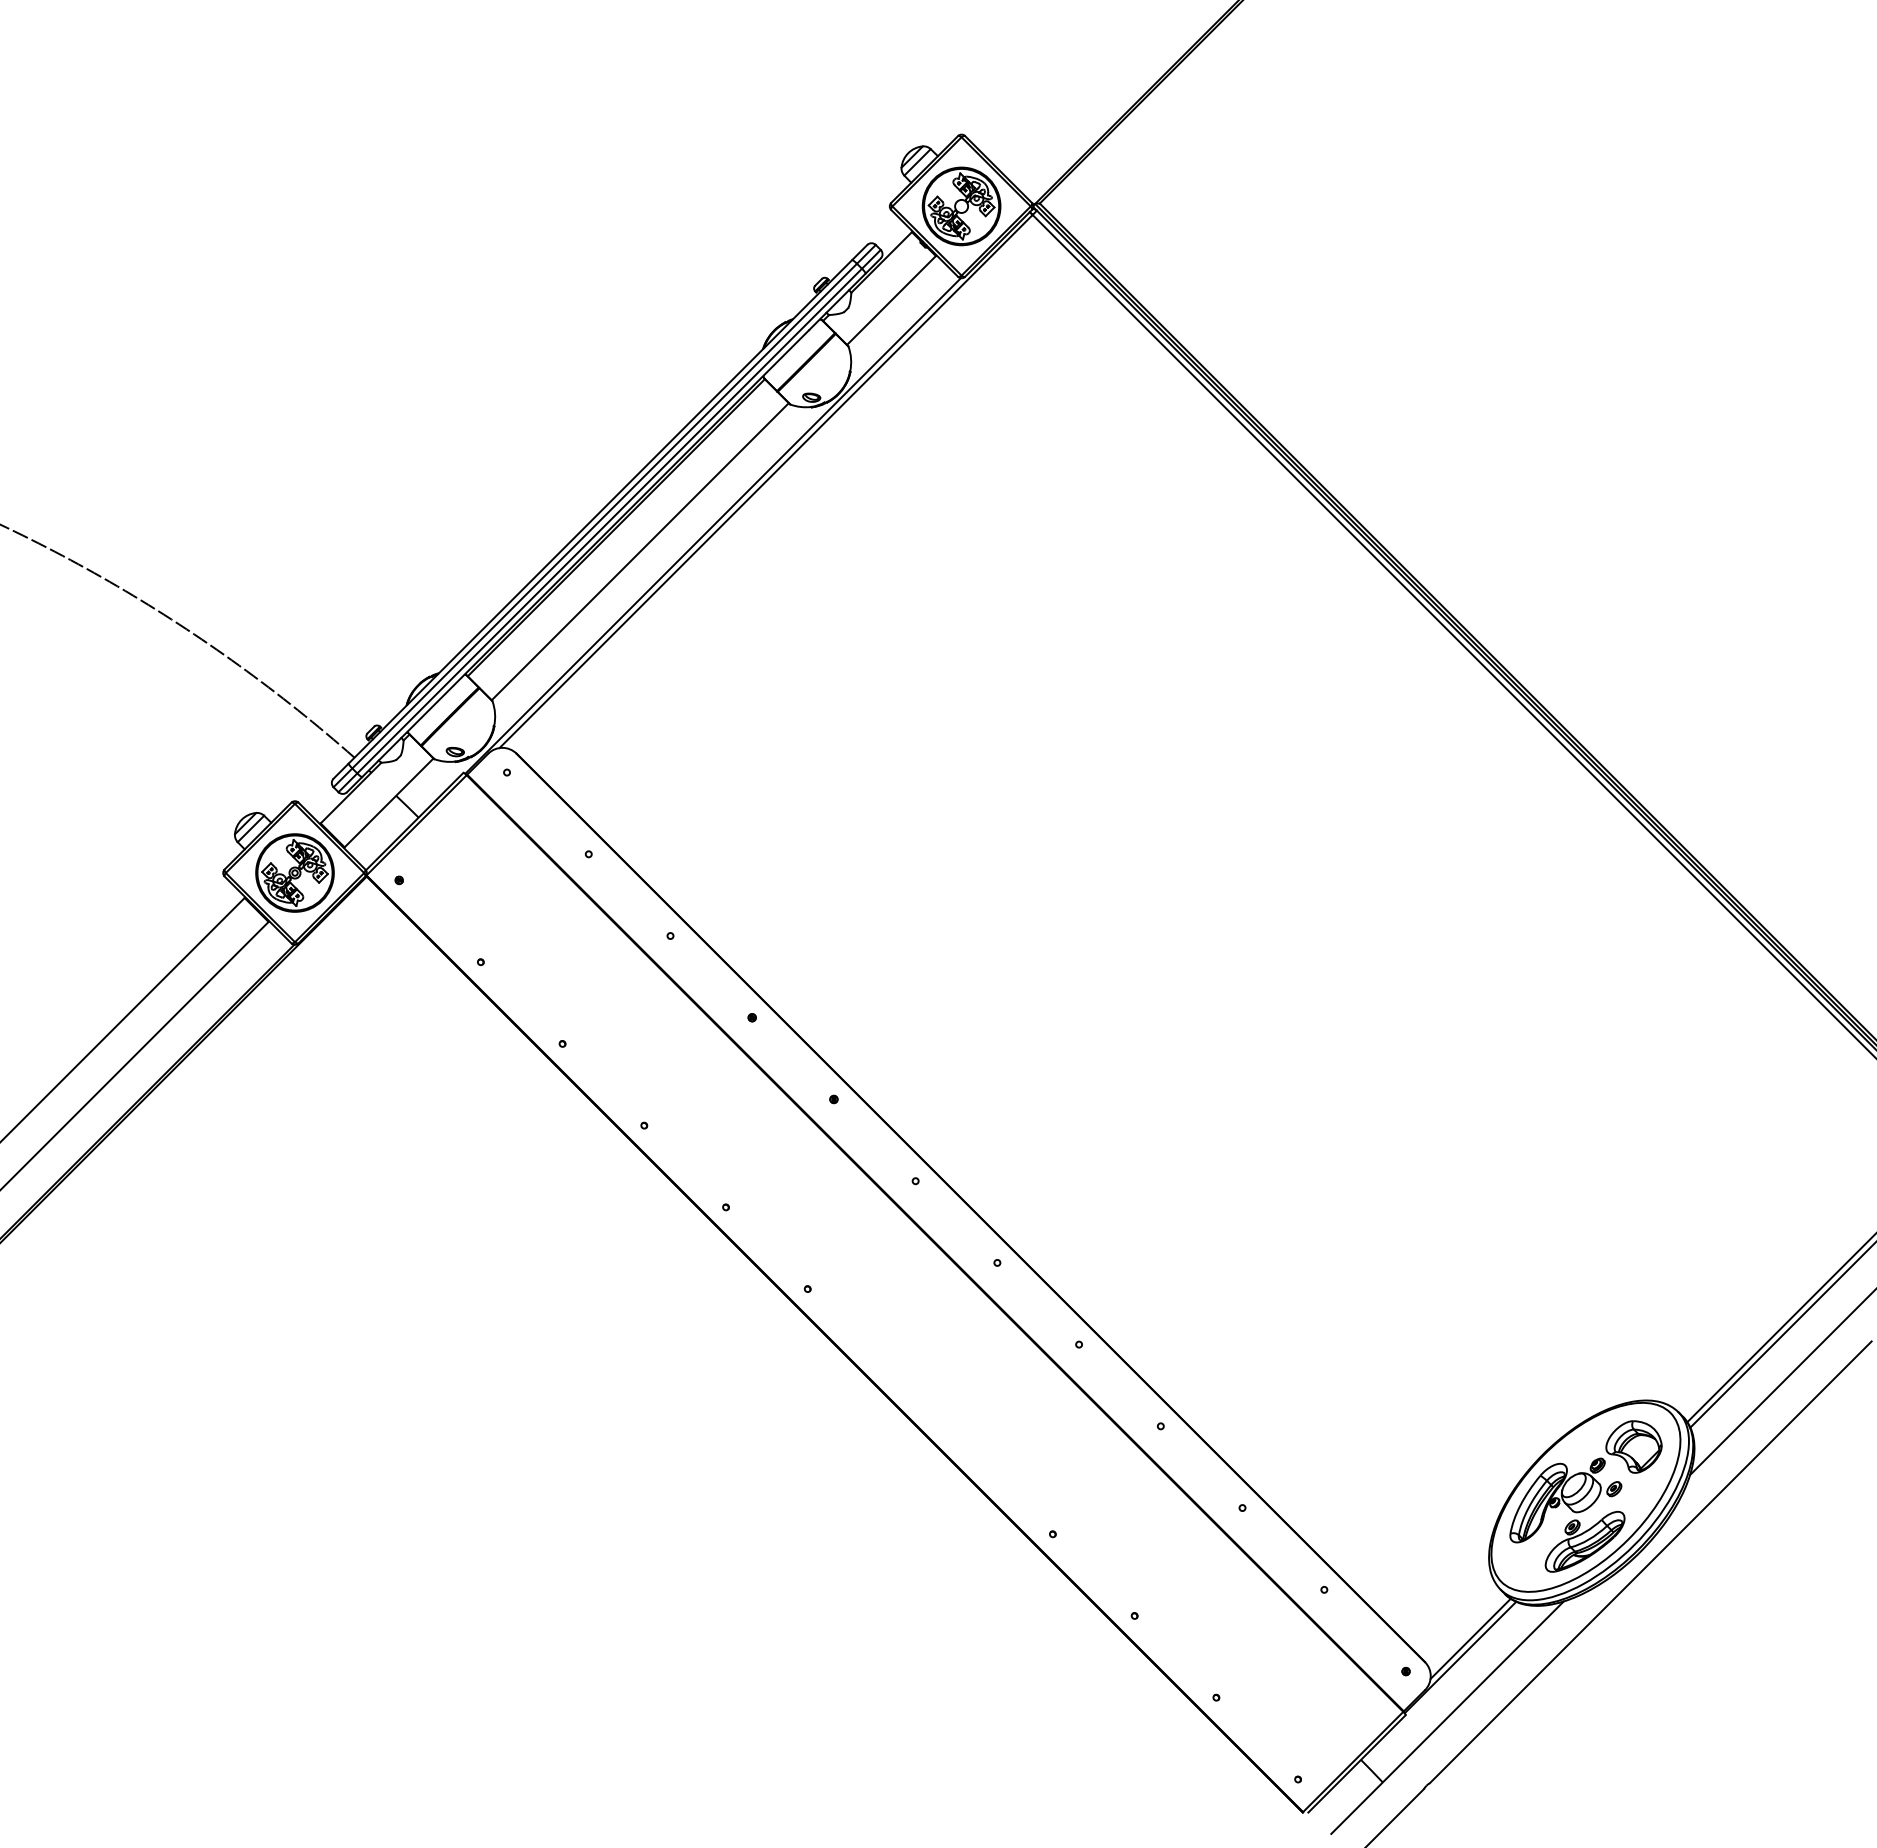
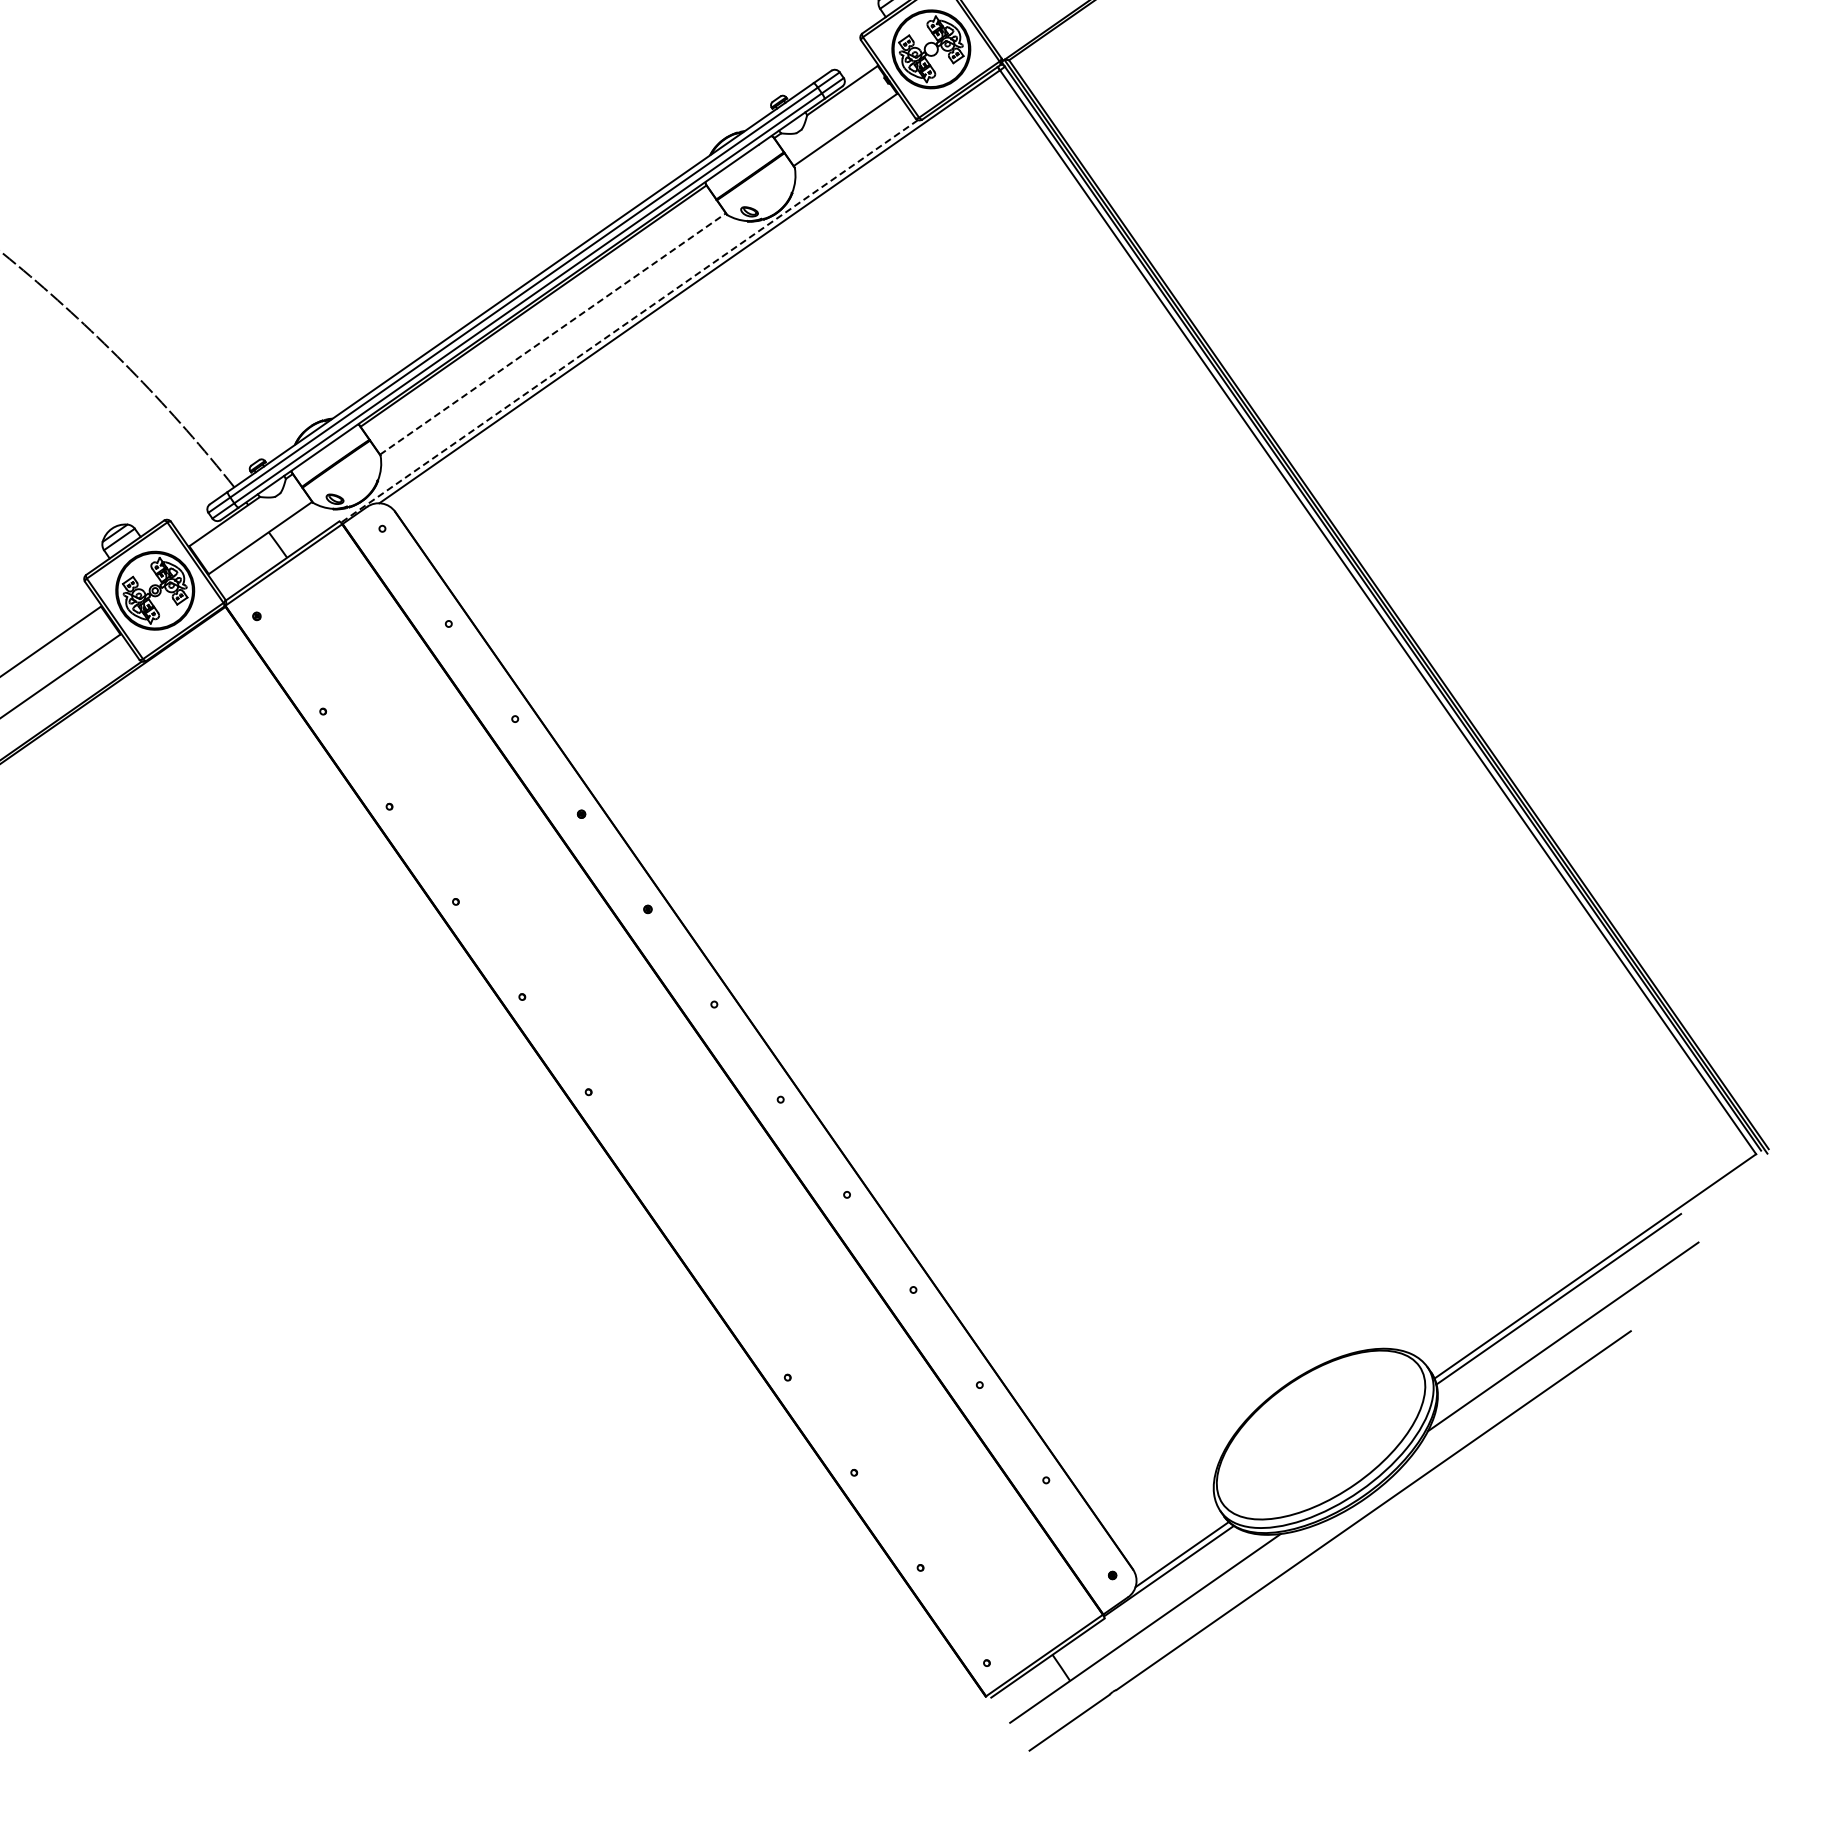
line: (712, 526) -> (628, 321), solid -> dashed
line: (640, 551) -> (553, 333), solid -> dashed
part: (1585, 1496) -> (1320, 1434), removed

